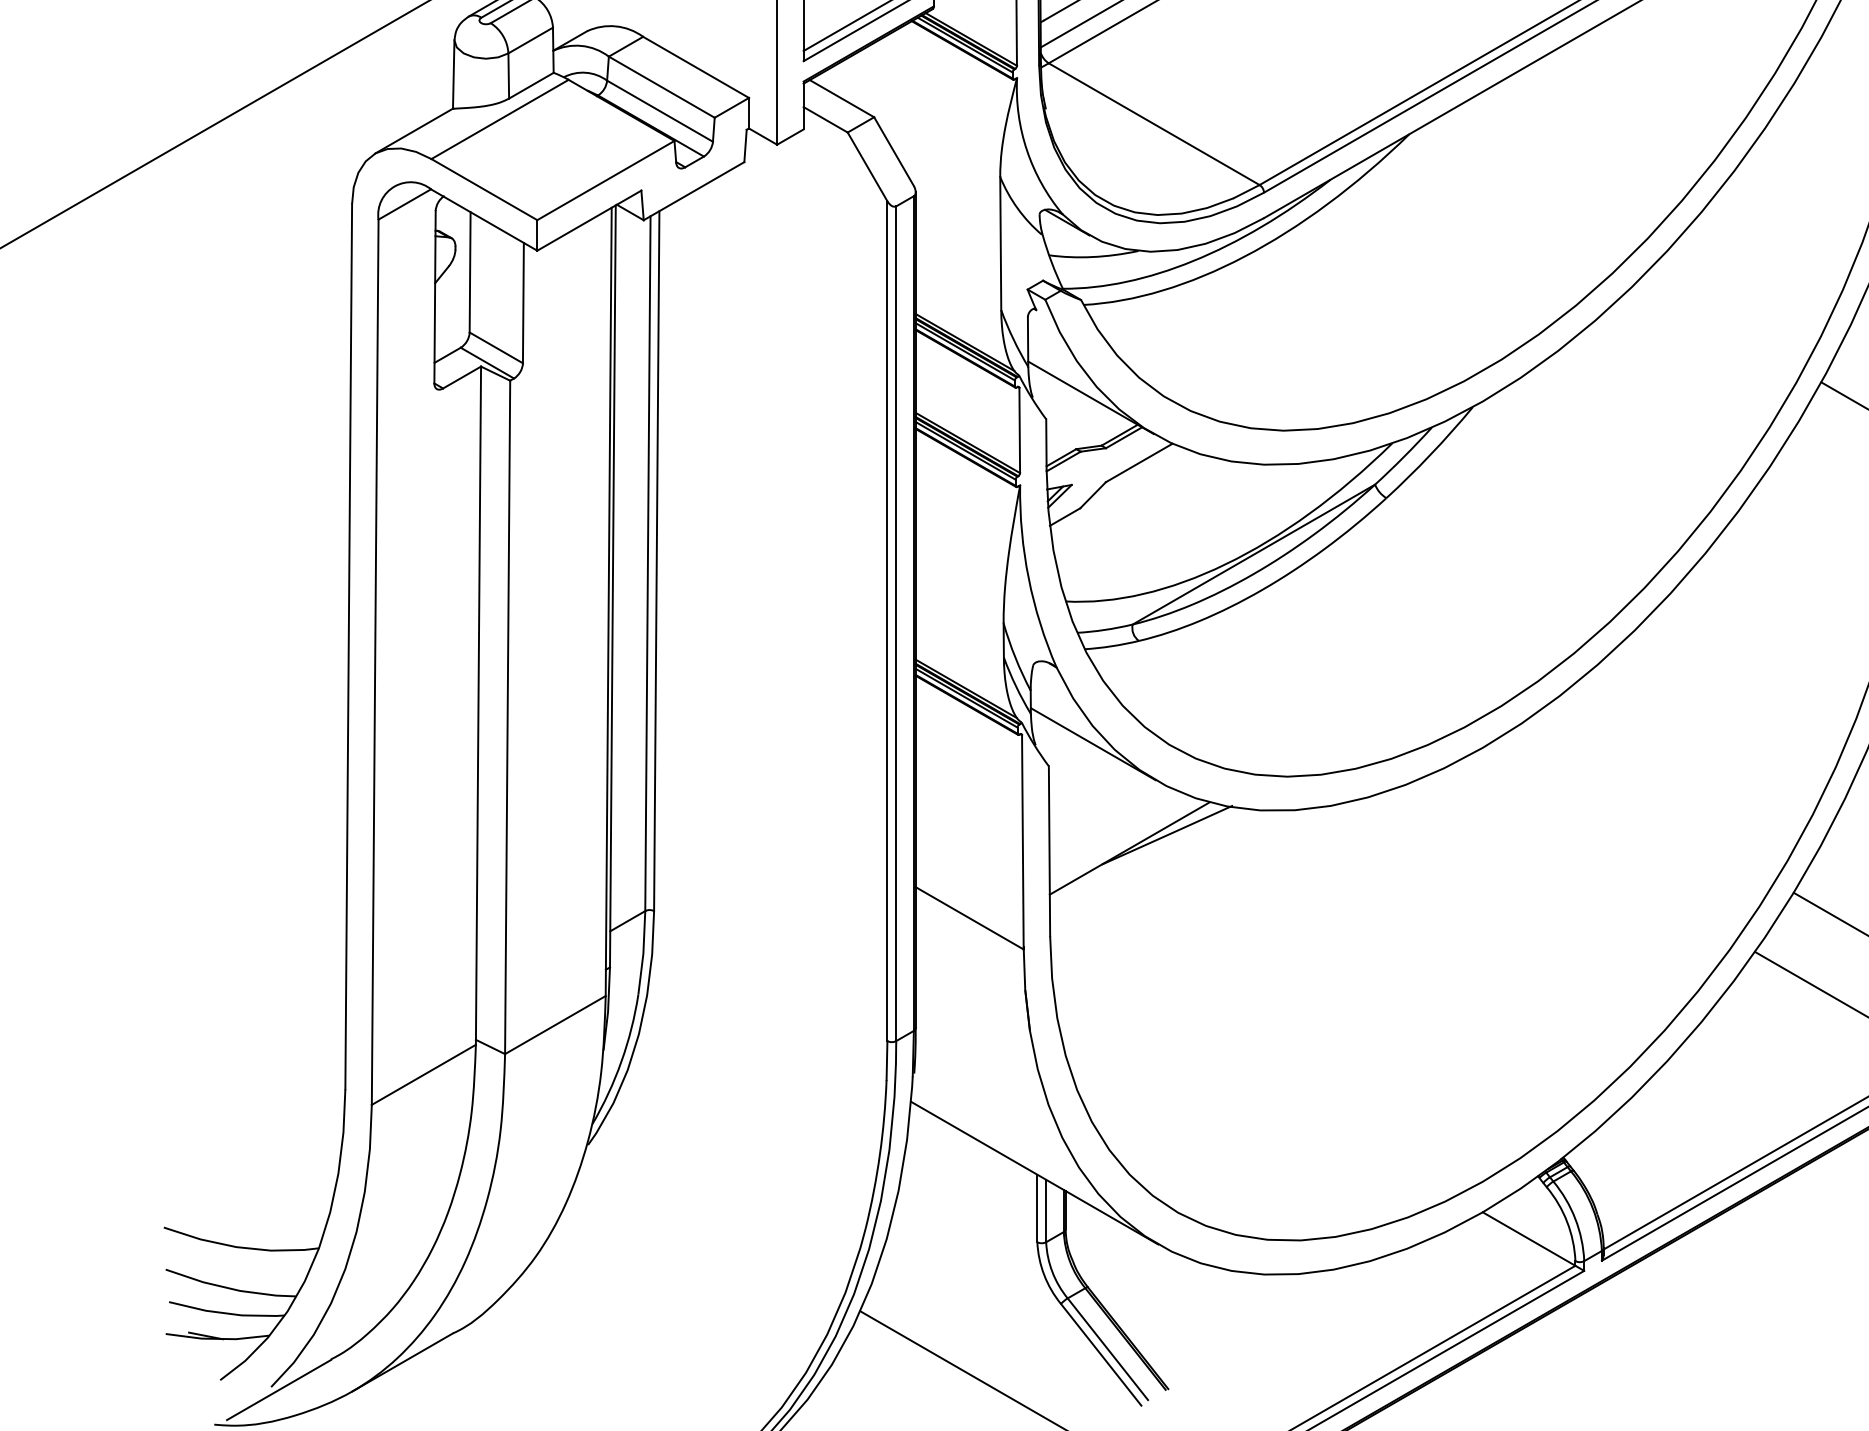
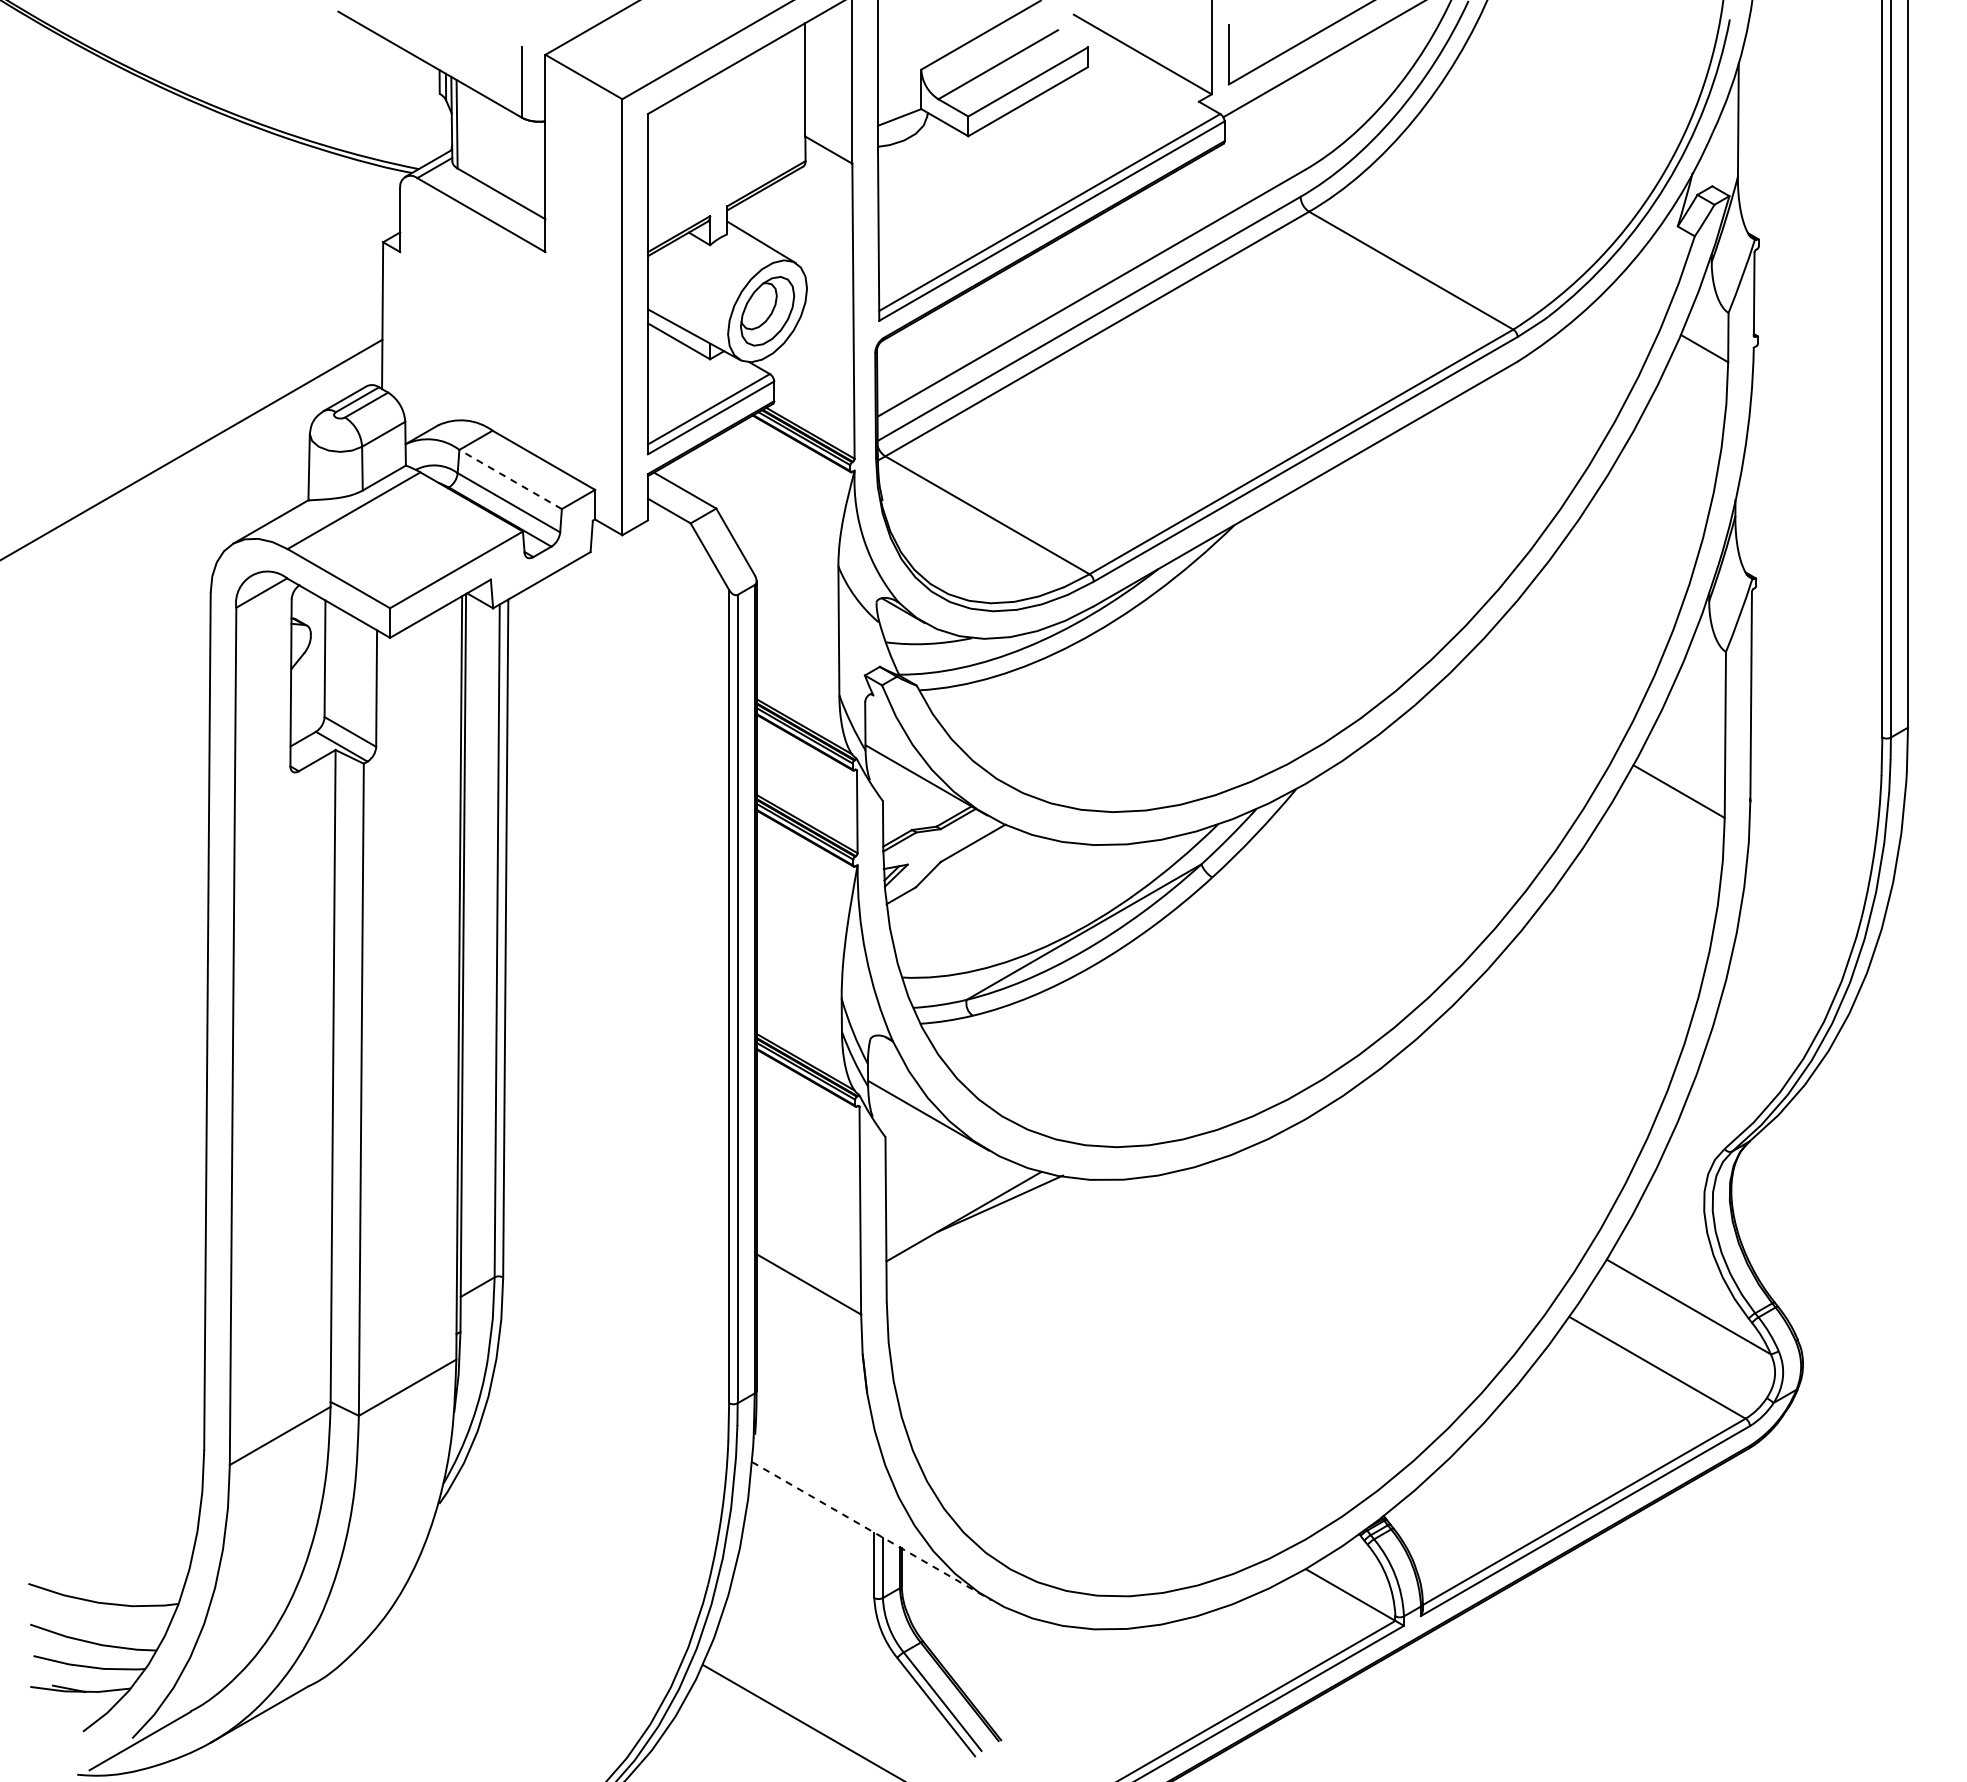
line: (661, 87) -> (510, 479), solid -> dashed
line: (1035, 1173) -> (872, 1531), solid -> dashed

